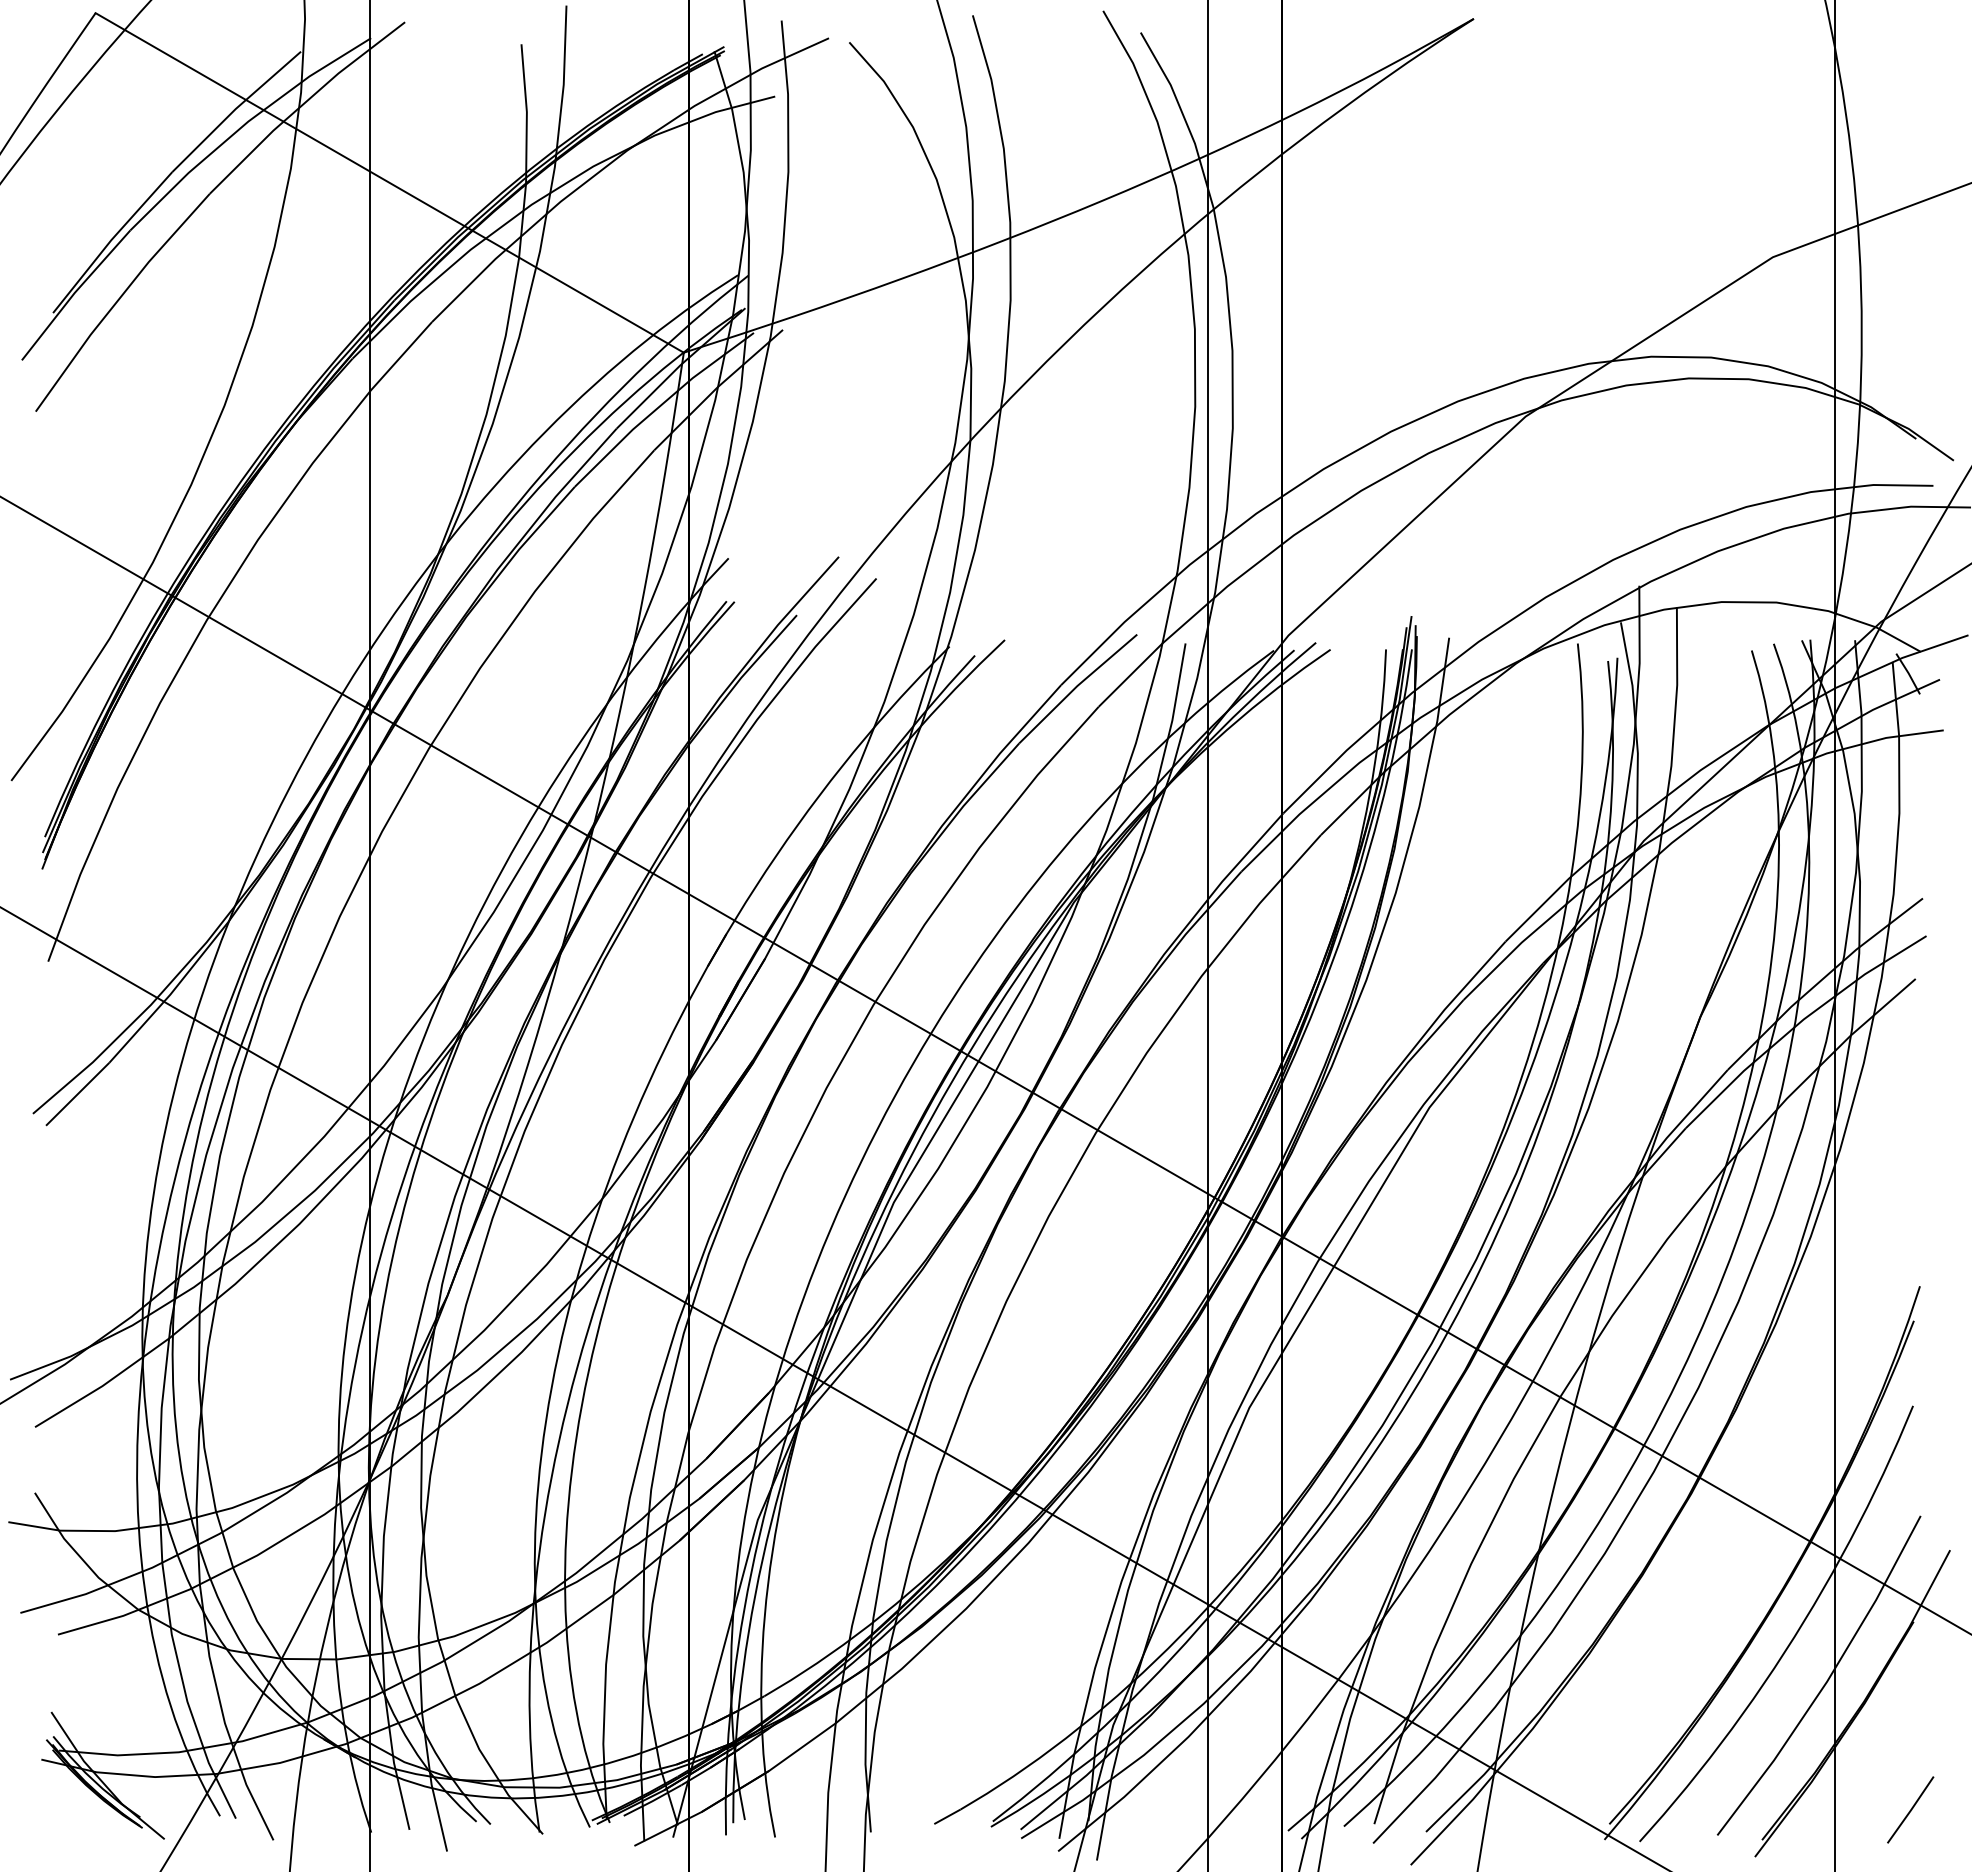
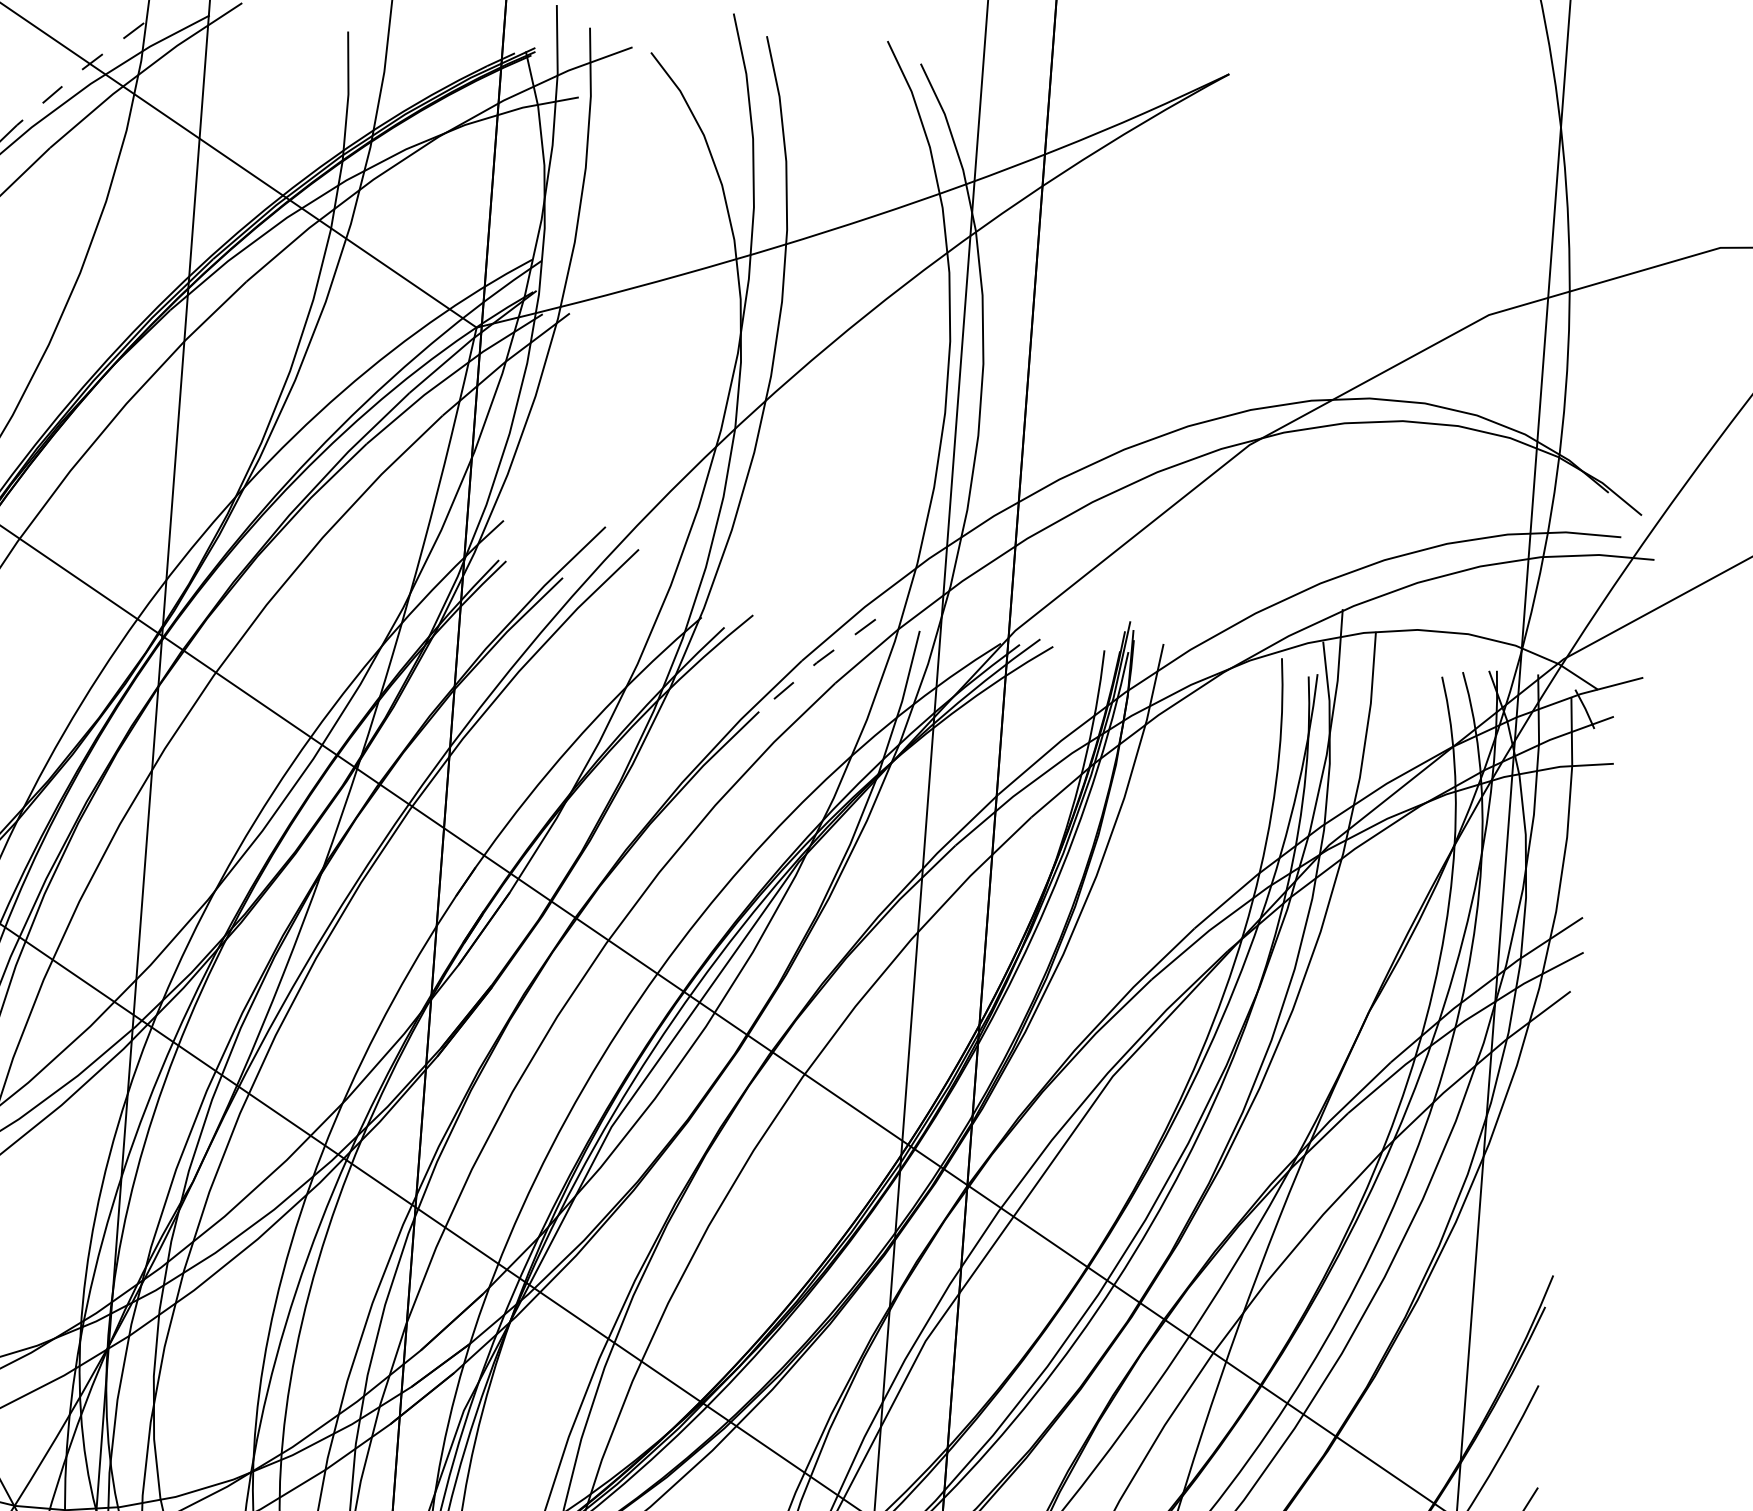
line: (235, 109) -> (79, 71), solid -> dashed
line: (1076, 686) -> (816, 663), solid -> dashed

